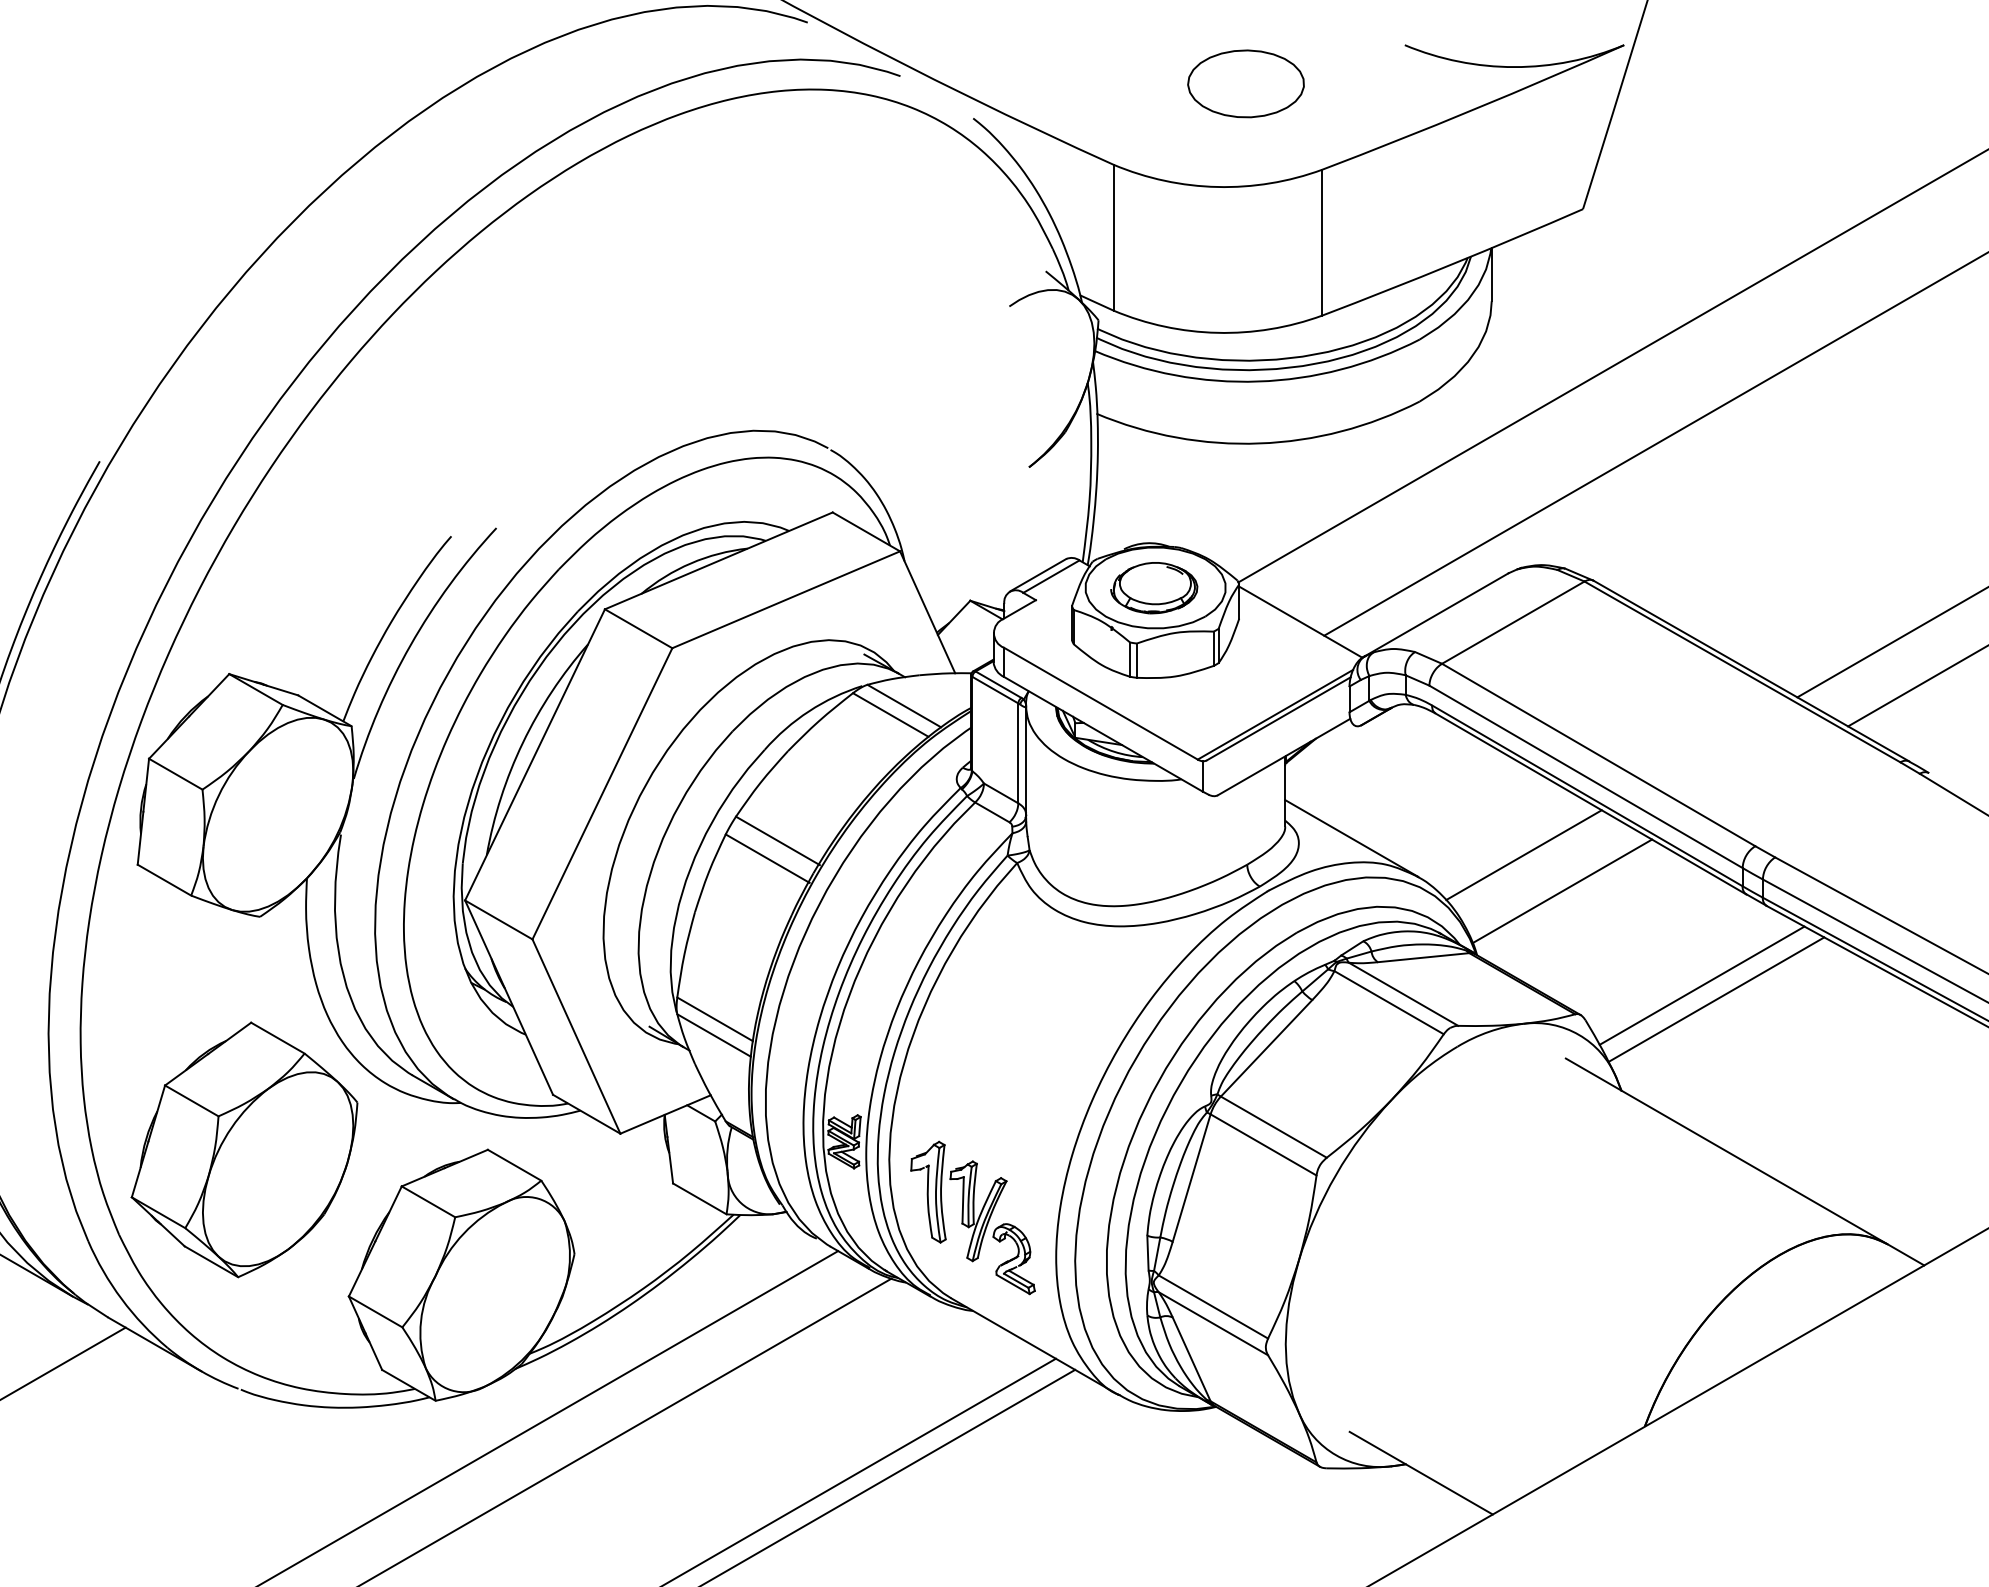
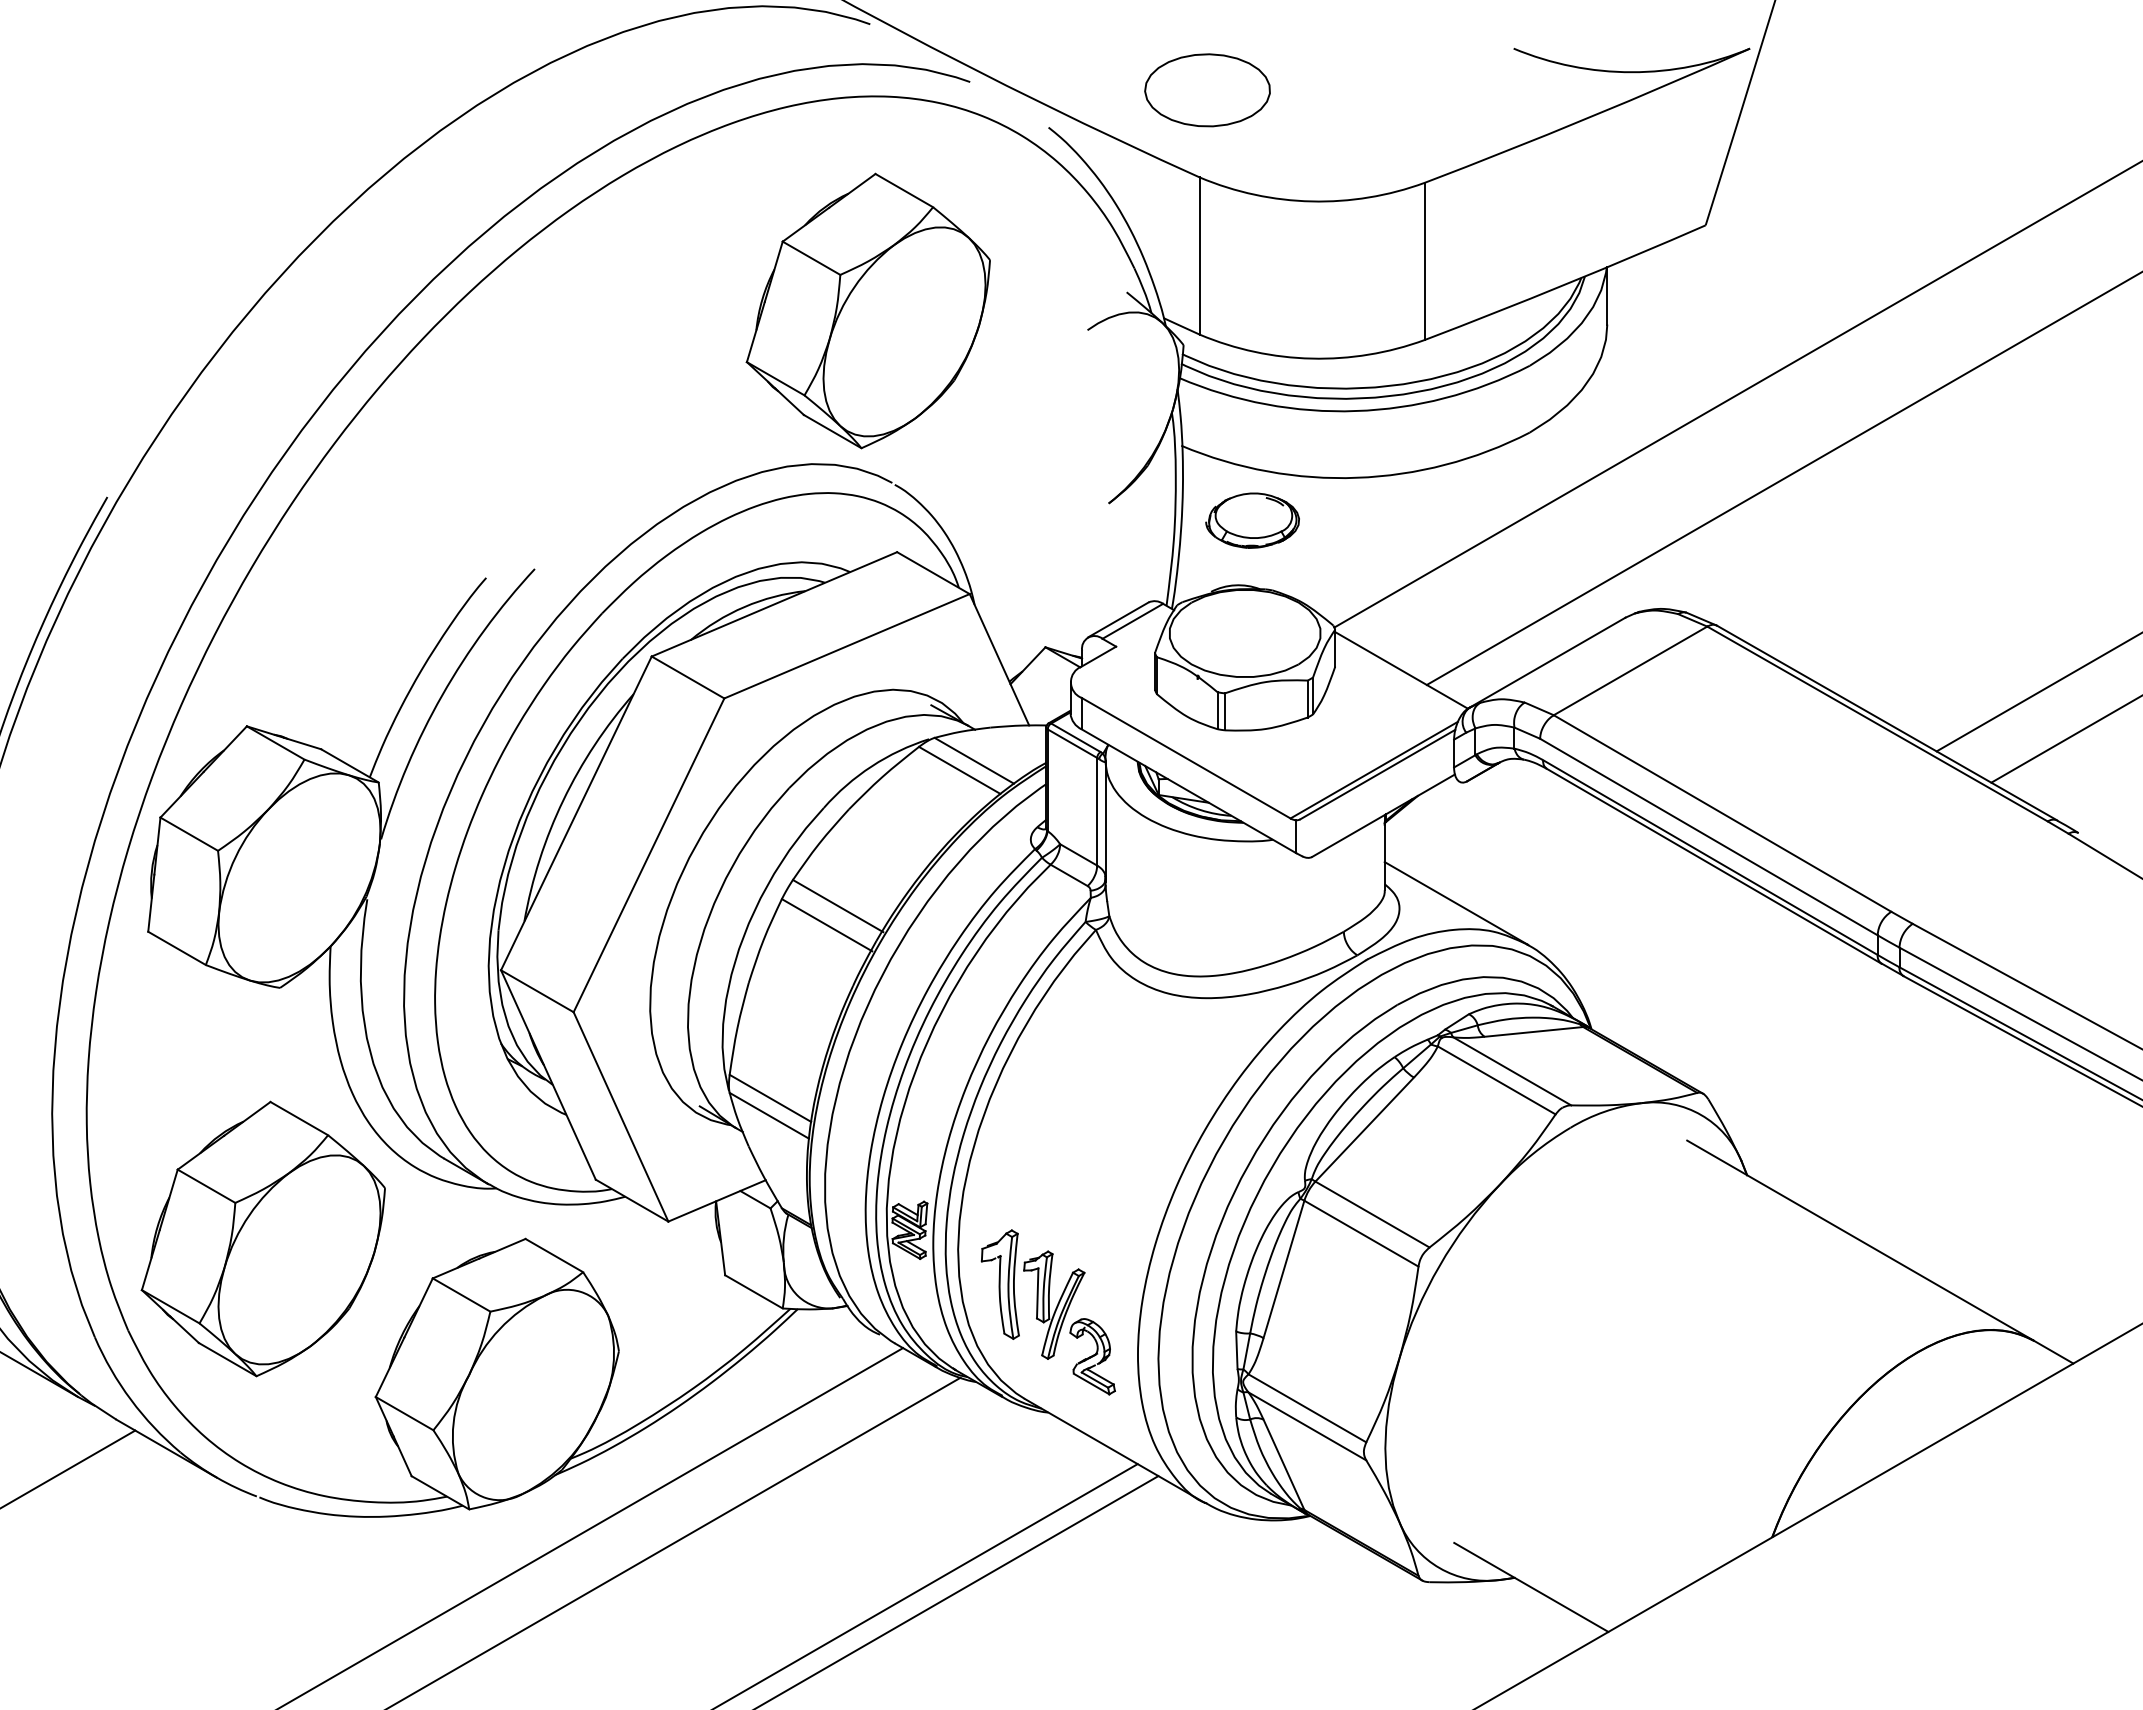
part: (1245, 84) -> (1207, 90), moved
part: (805, 288) -> (867, 310), added
part: (1154, 587) -> (1252, 520), moved
line: (1523, 855) -> (1641, 921), removed
line: (1562, 891) -> (1683, 960), removed
line: (1701, 985) -> (1833, 1061), removed
line: (1716, 999) -> (1849, 1077), removed

